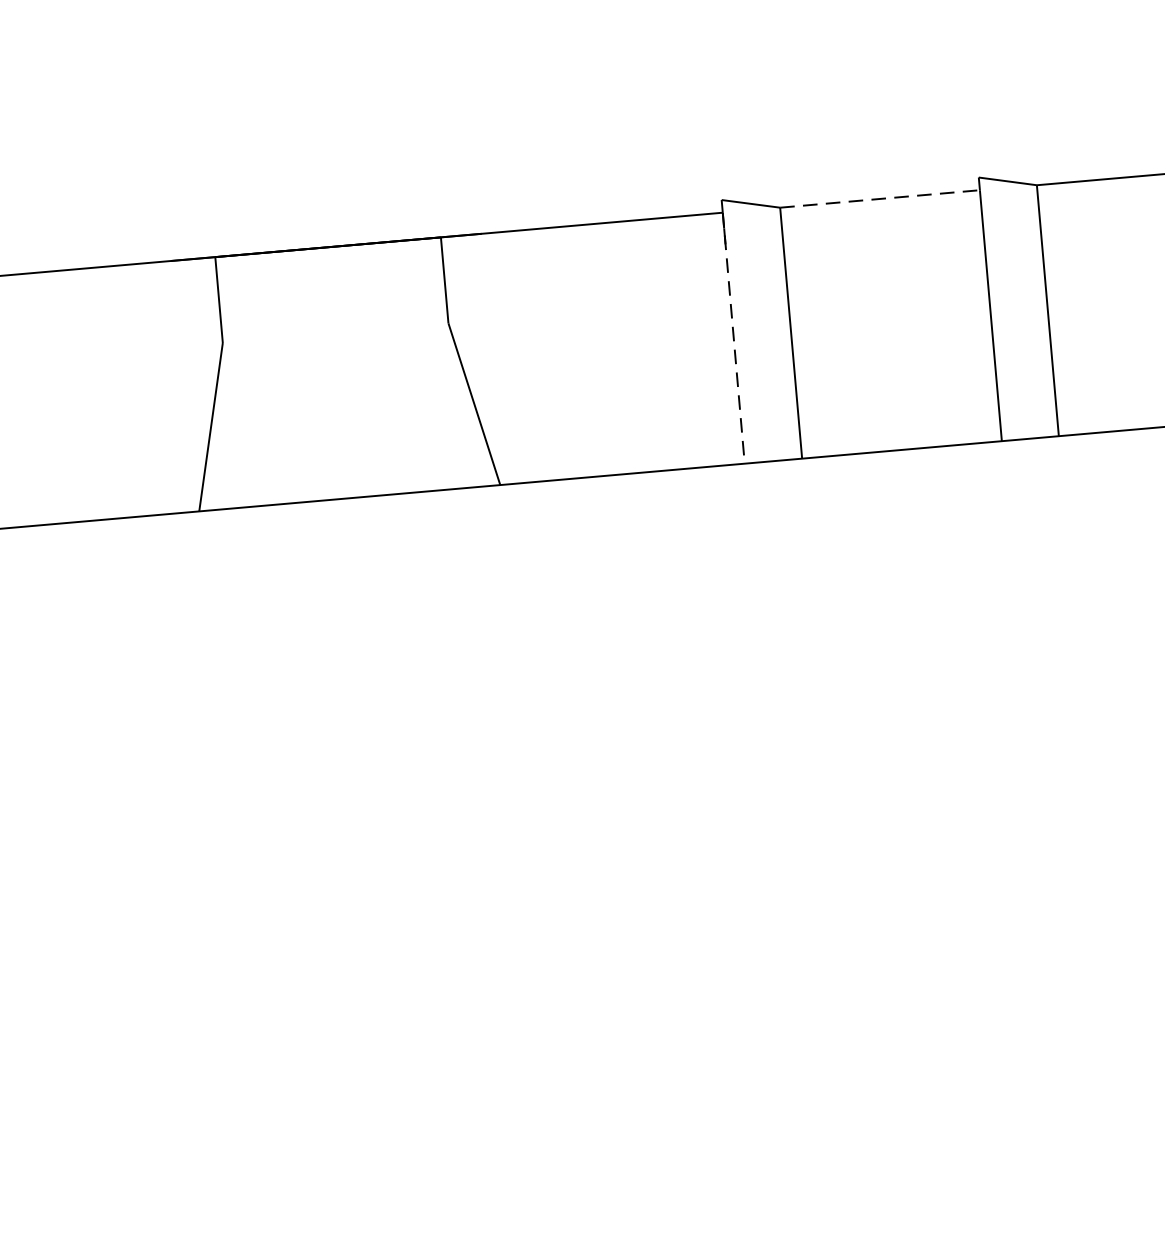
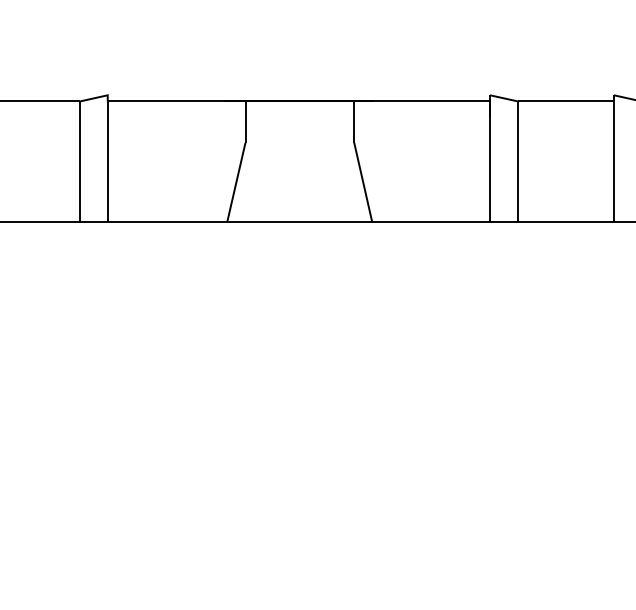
line: (881, 199) -> (566, 101), dashed -> solid
line: (734, 339) -> (490, 162), dashed -> solid

